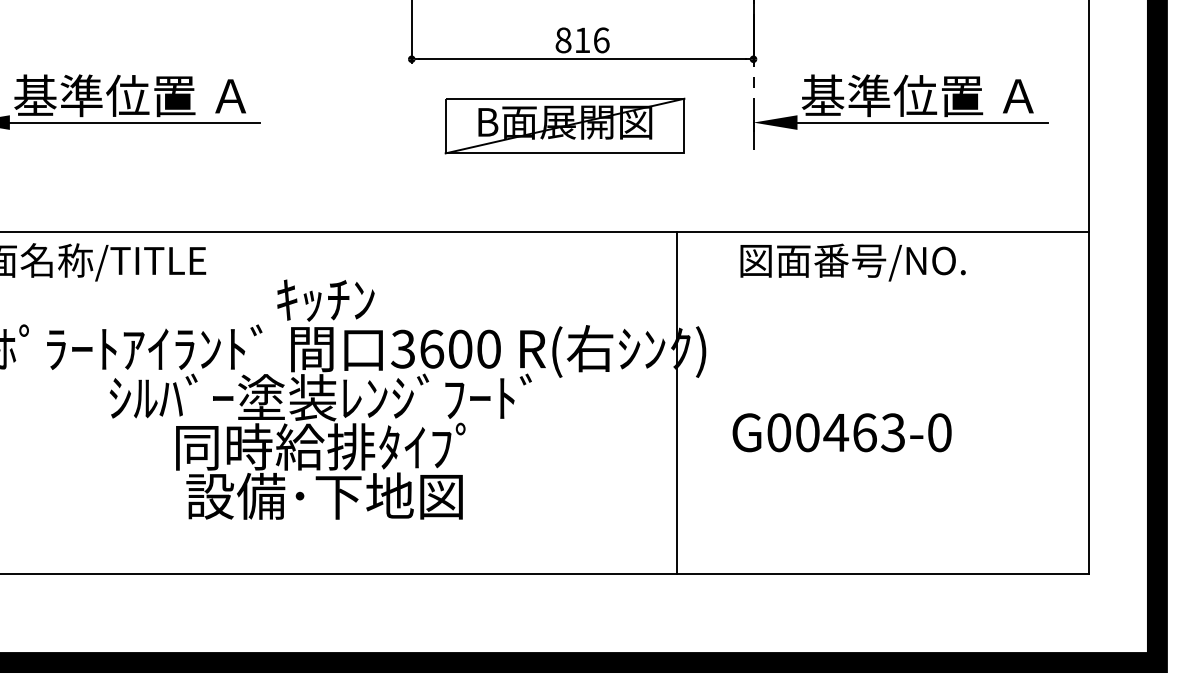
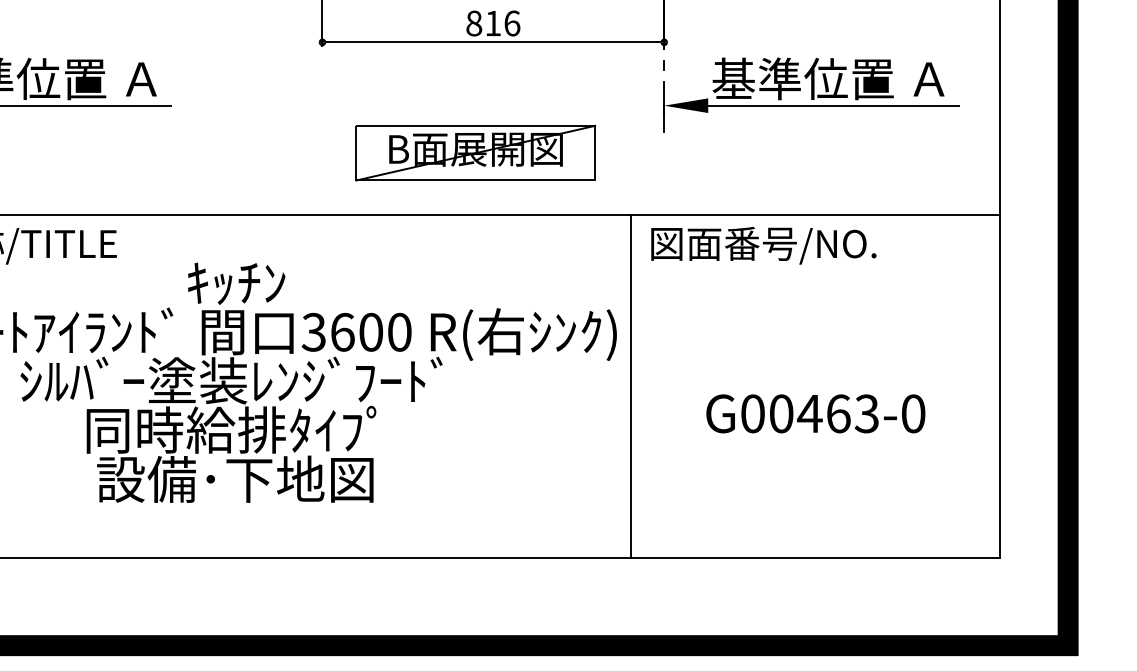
part: (564, 125) -> (475, 152), moved
line: (676, 403) -> (631, 386), moved
text: (841, 432) -> (815, 413), moved

